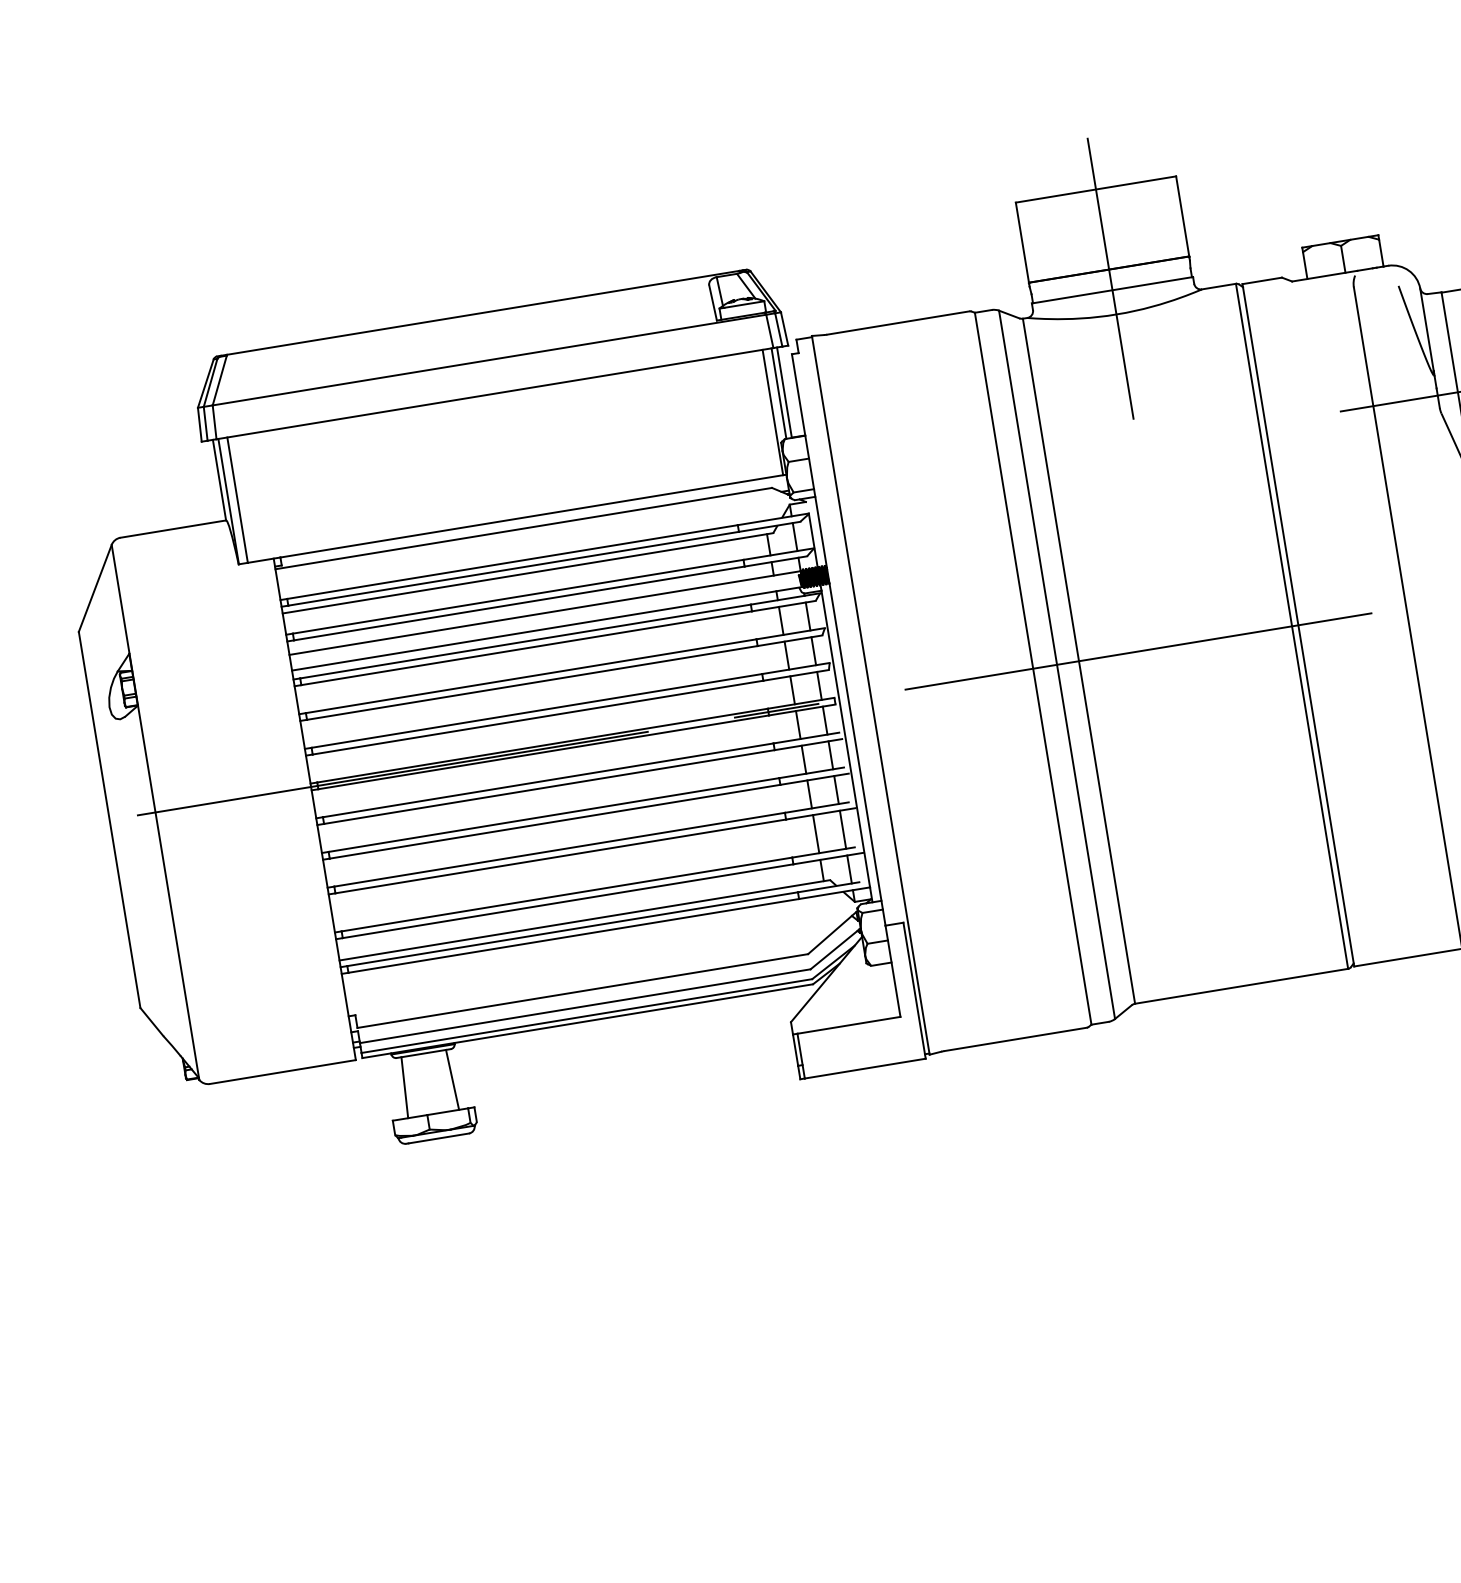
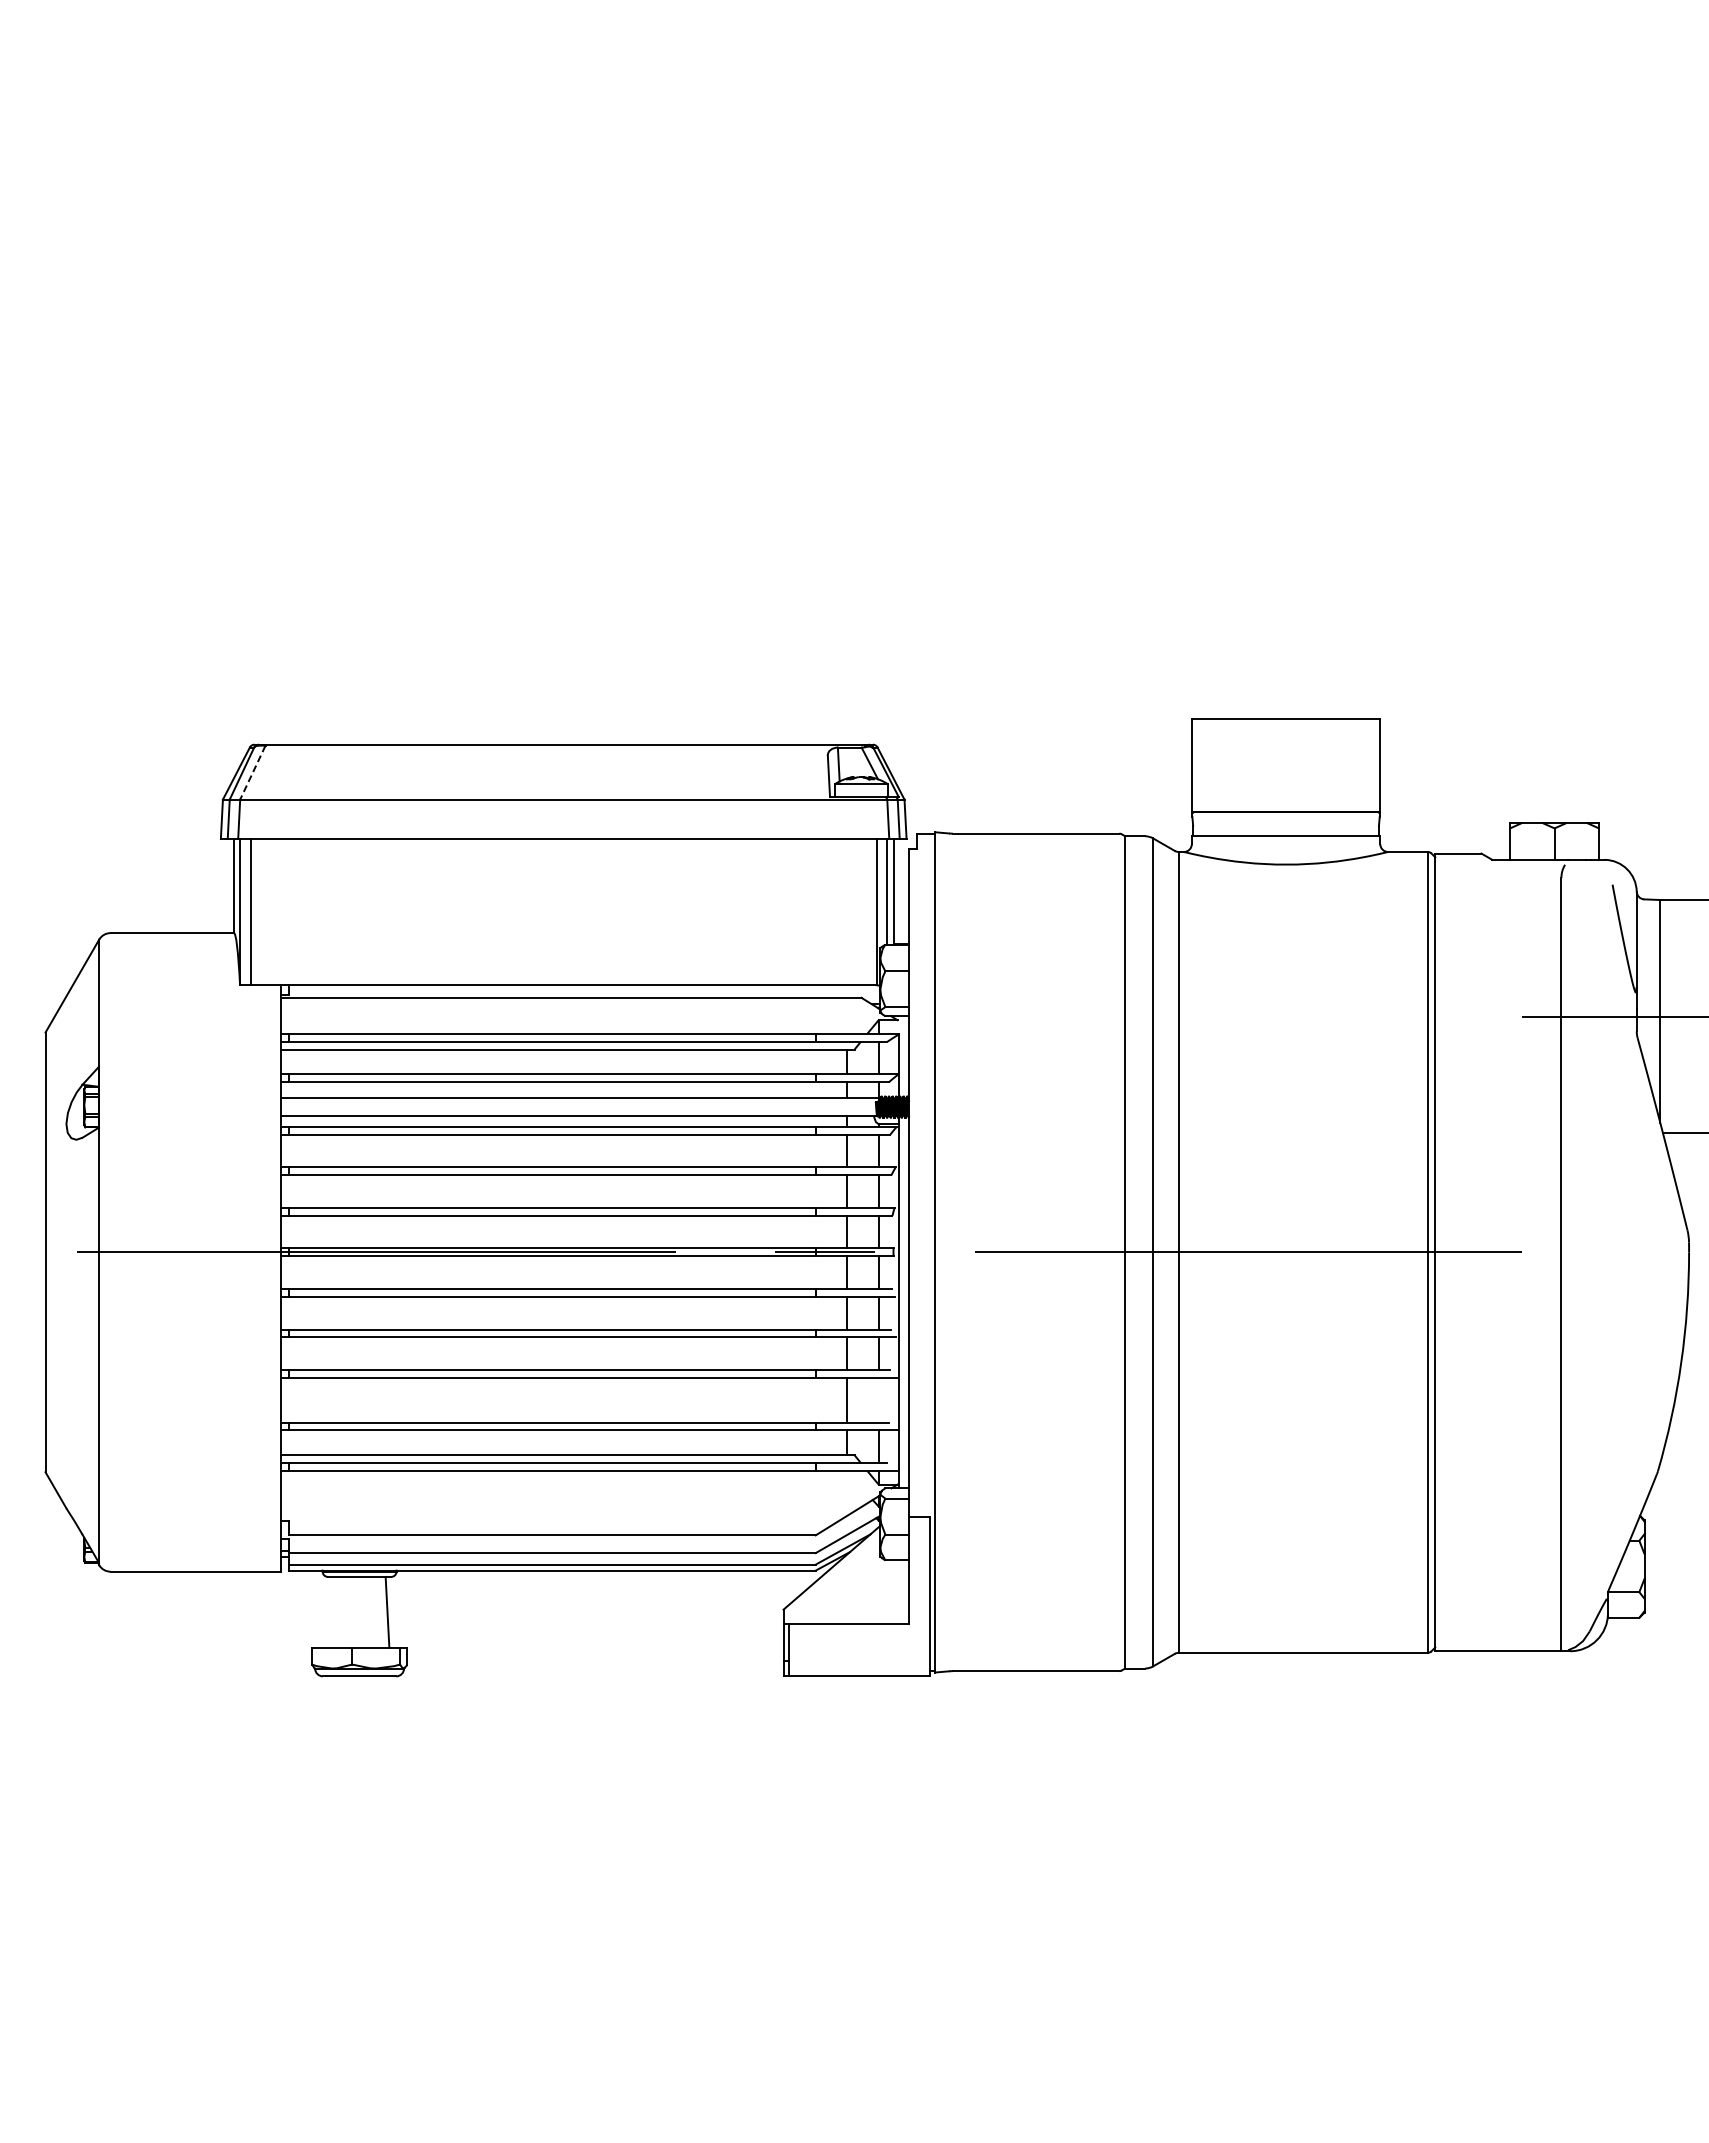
line: (1110, 278) -> (1286, 822), removed
line: (219, 380) -> (252, 772), solid -> dashed
line: (842, 829) -> (878, 1400), removed
line: (404, 1087) -> (331, 1611), removed

